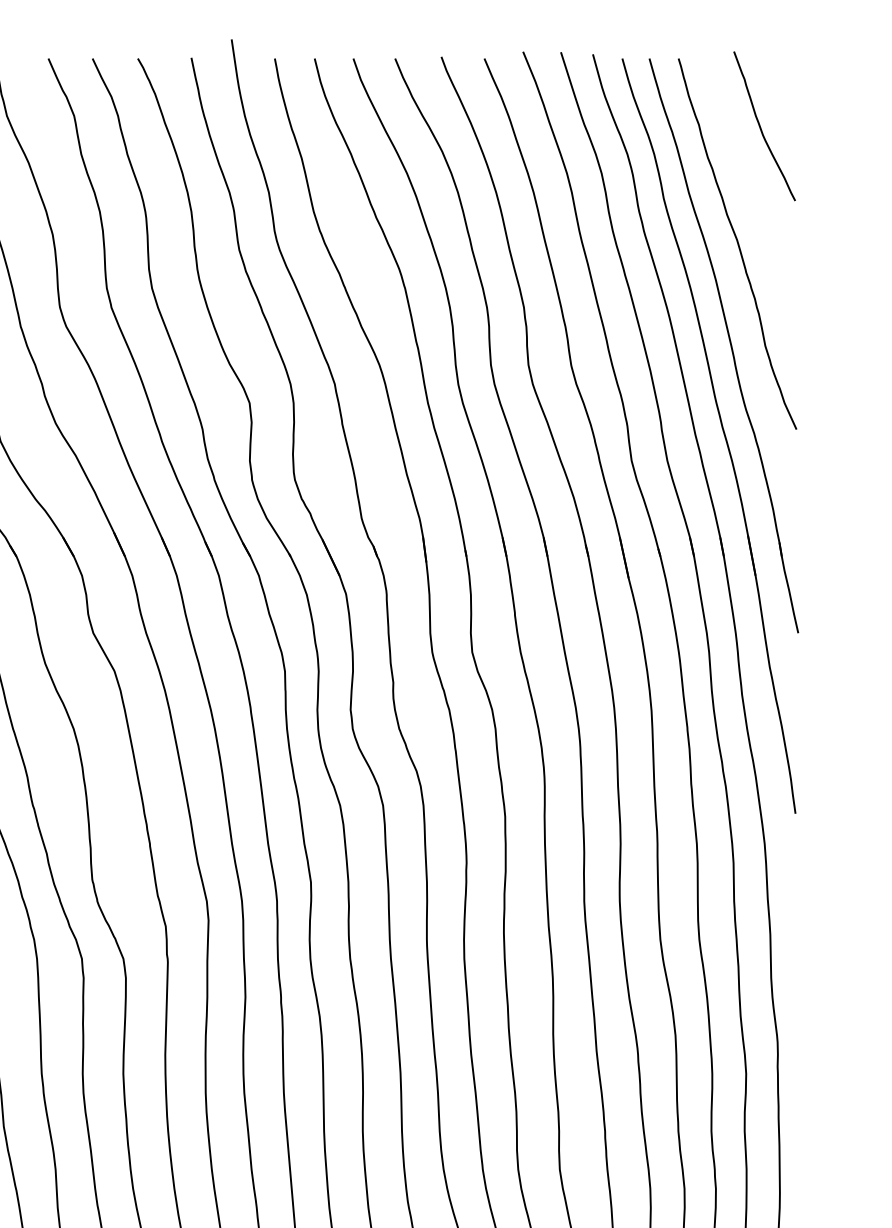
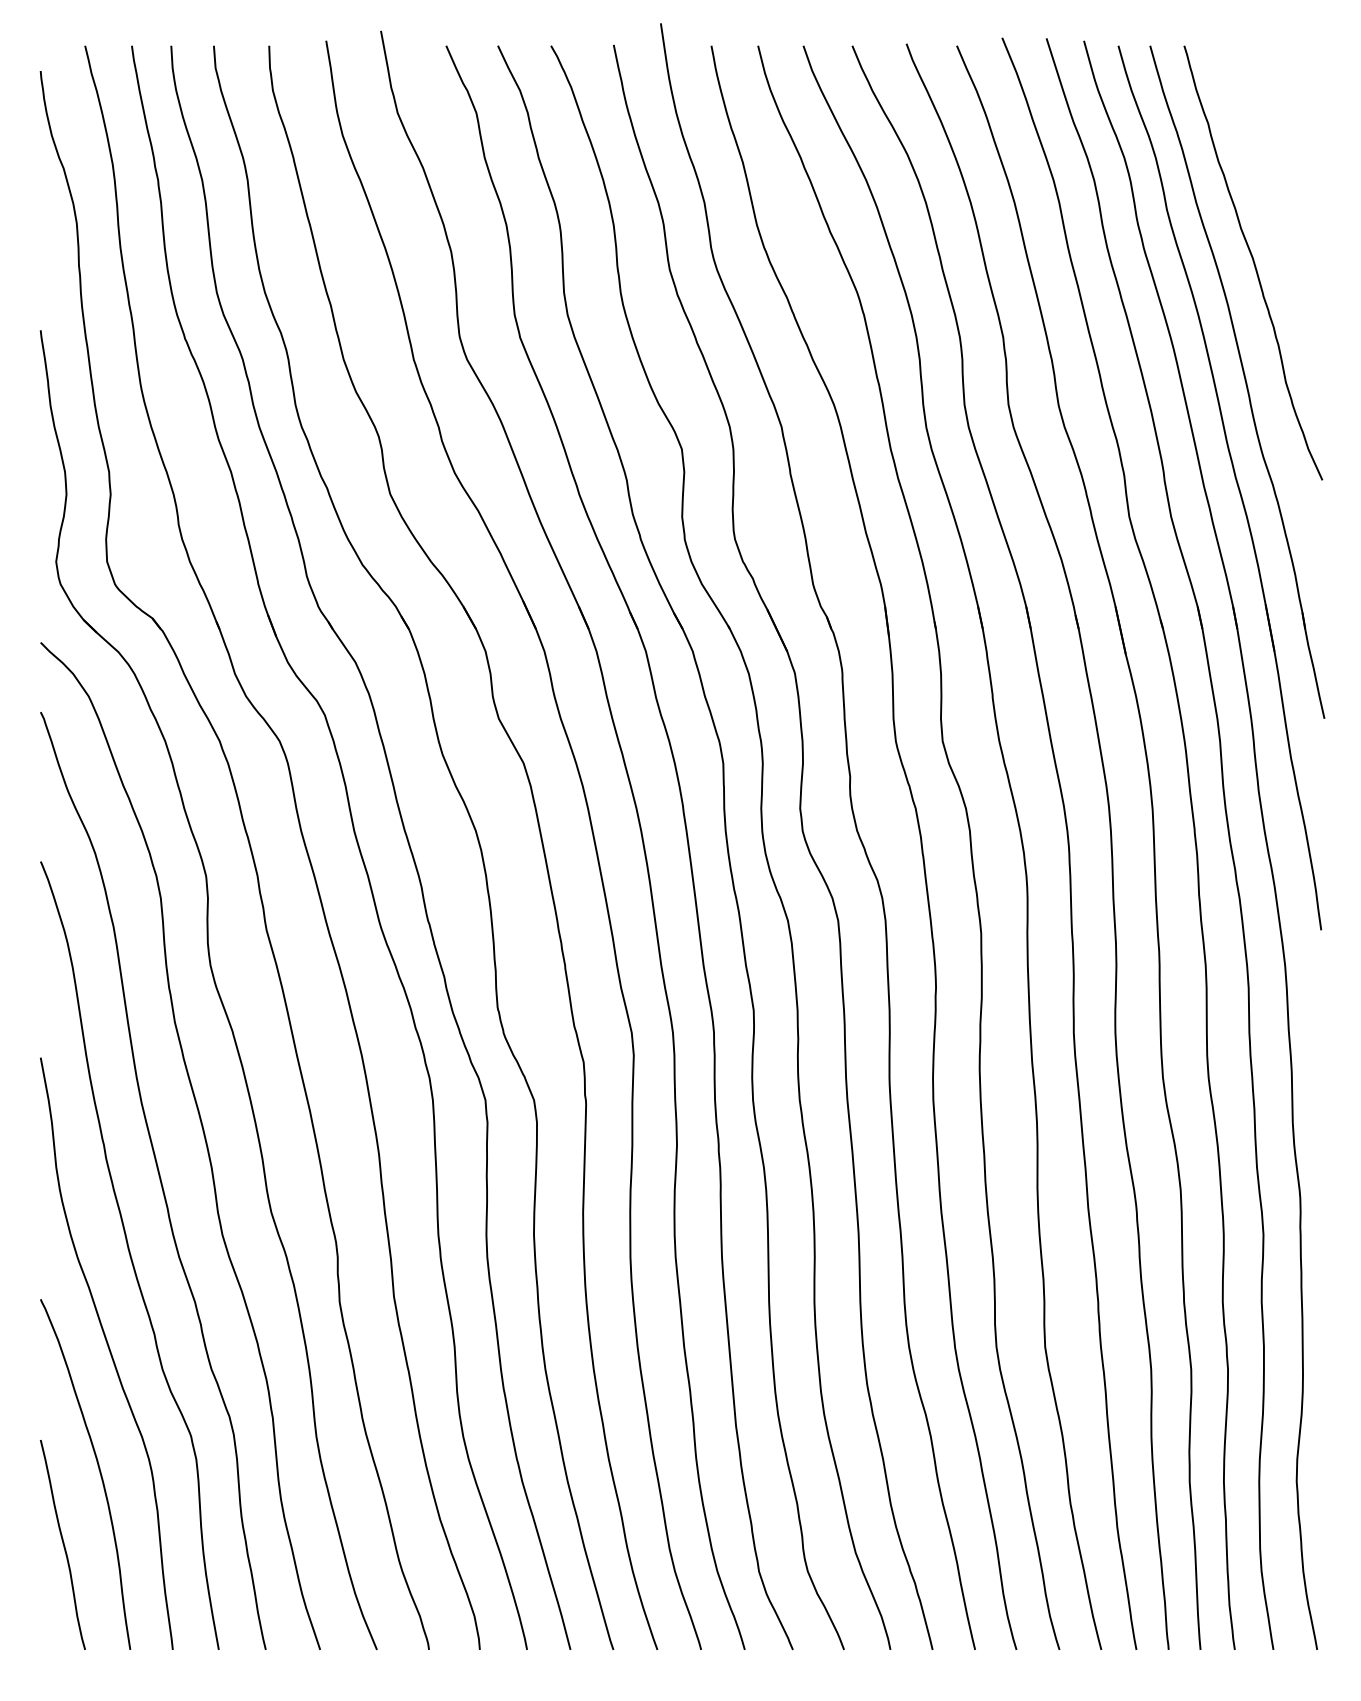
curve: (760, 125) -> (1280, 124), removed

